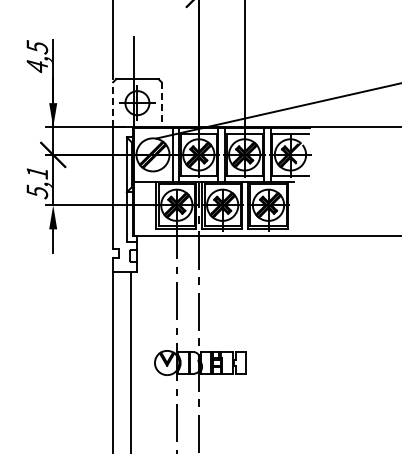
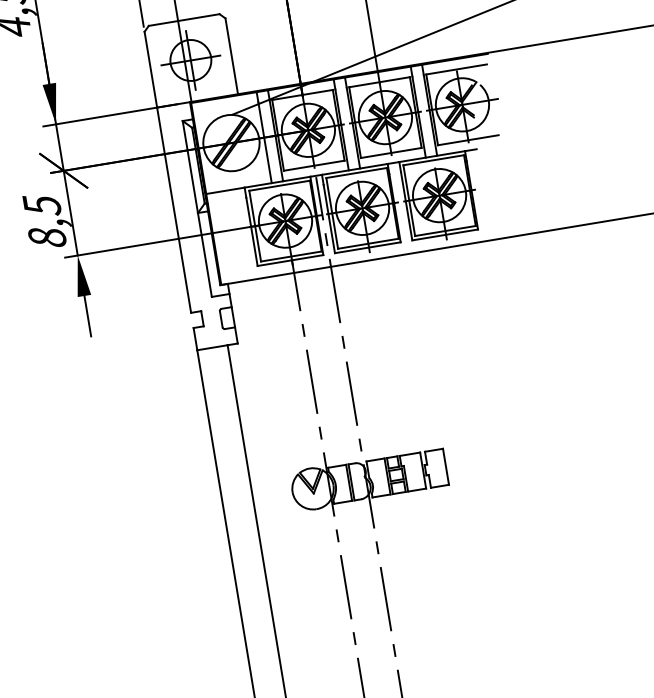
line: (113, 104) -> (151, 69), dashed -> solid
line: (161, 104) -> (231, 56), dashed -> solid
text: (37, 182) -> (45, 221), 5,1 -> 8,5

